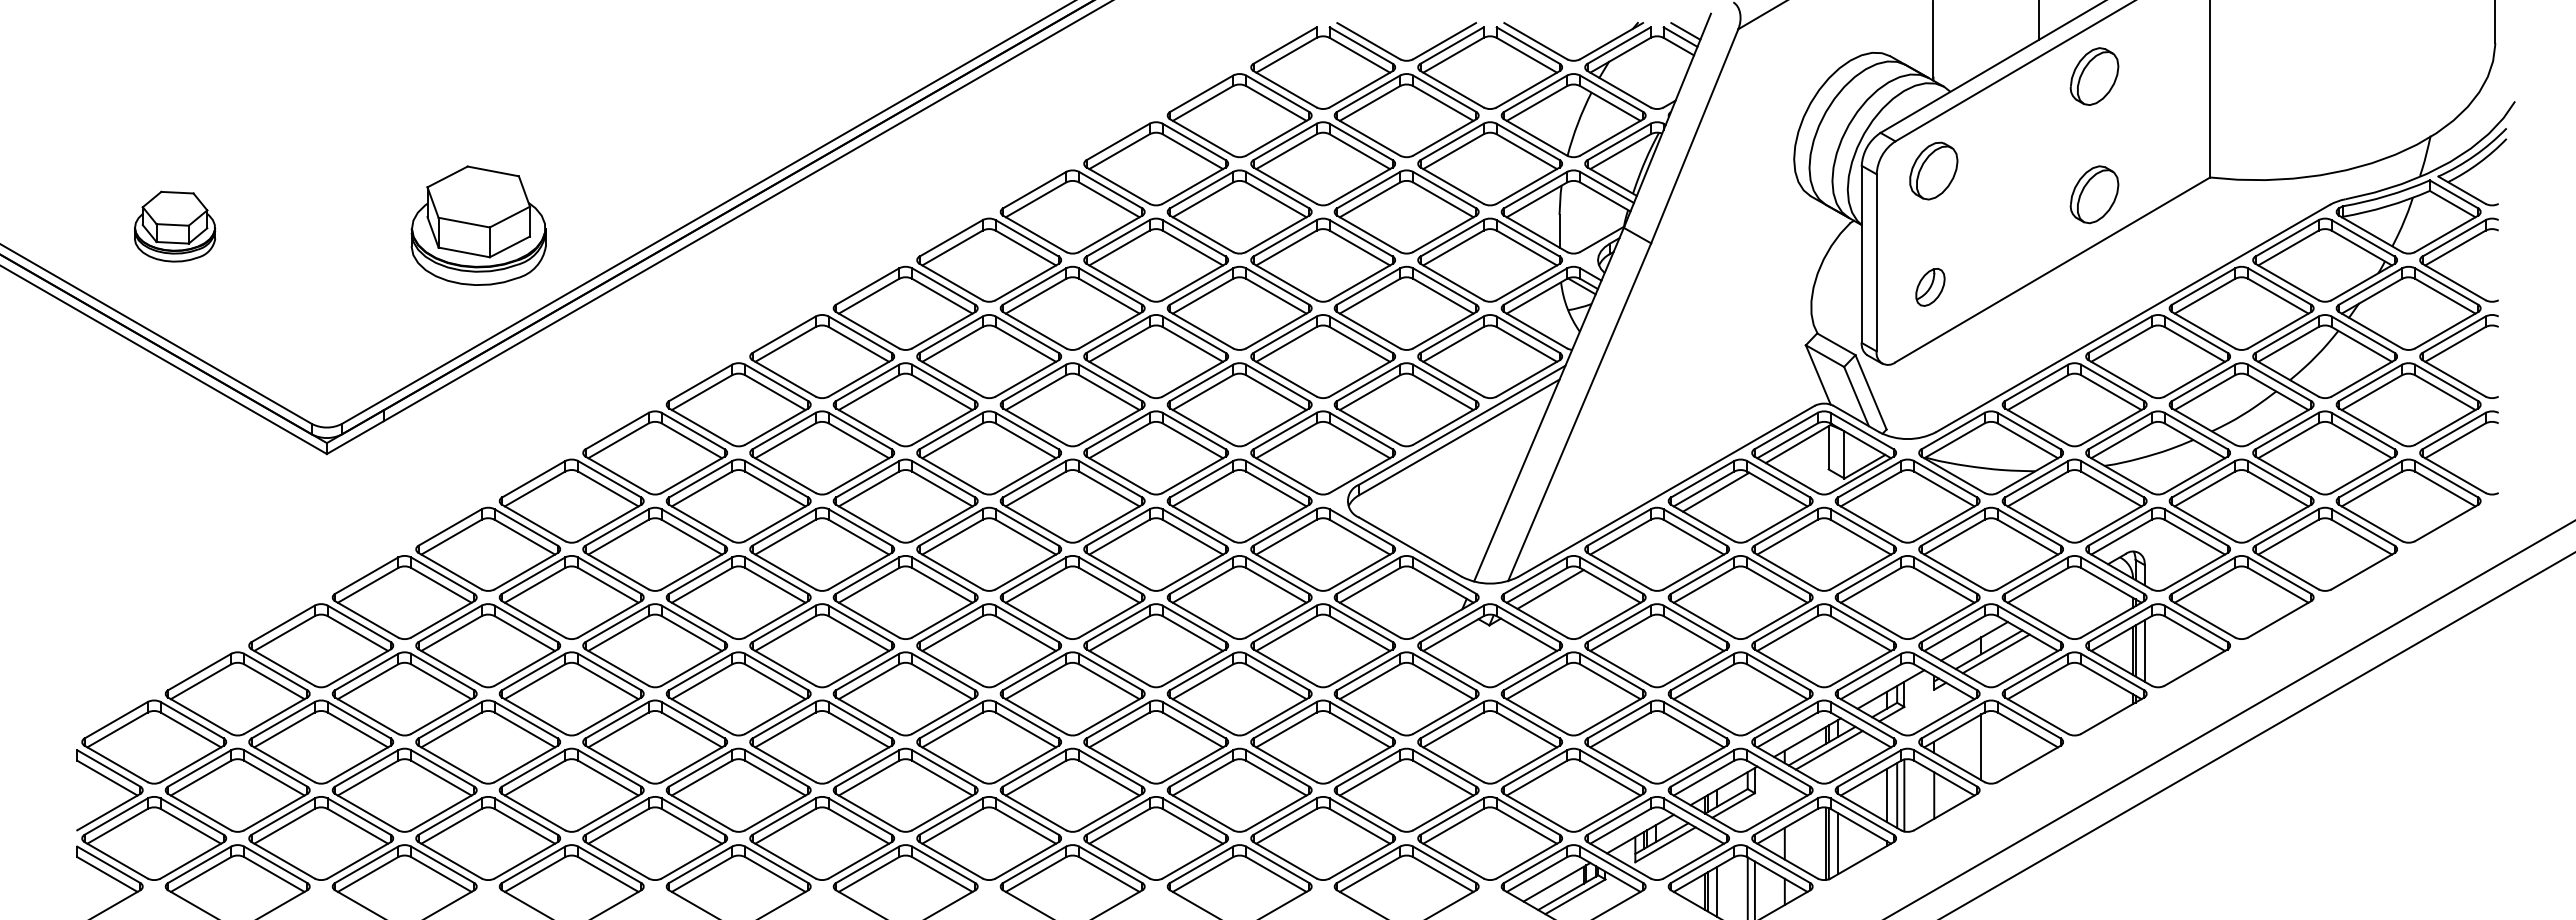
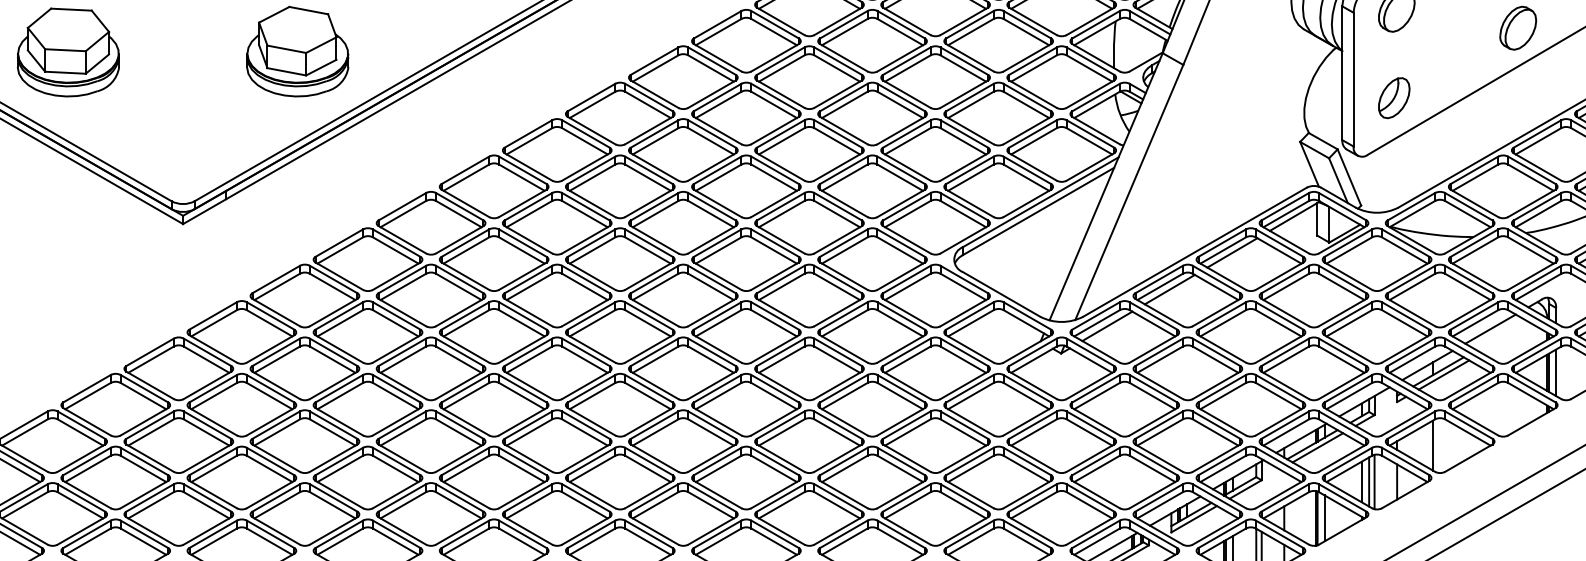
part: (174, 226) -> (68, 52), size x1.67
part: (1930, 287) -> (1394, 98), size x1.43
line: (1633, 540) -> (1169, 289), added
line: (2057, 592) -> (1490, 328), added

